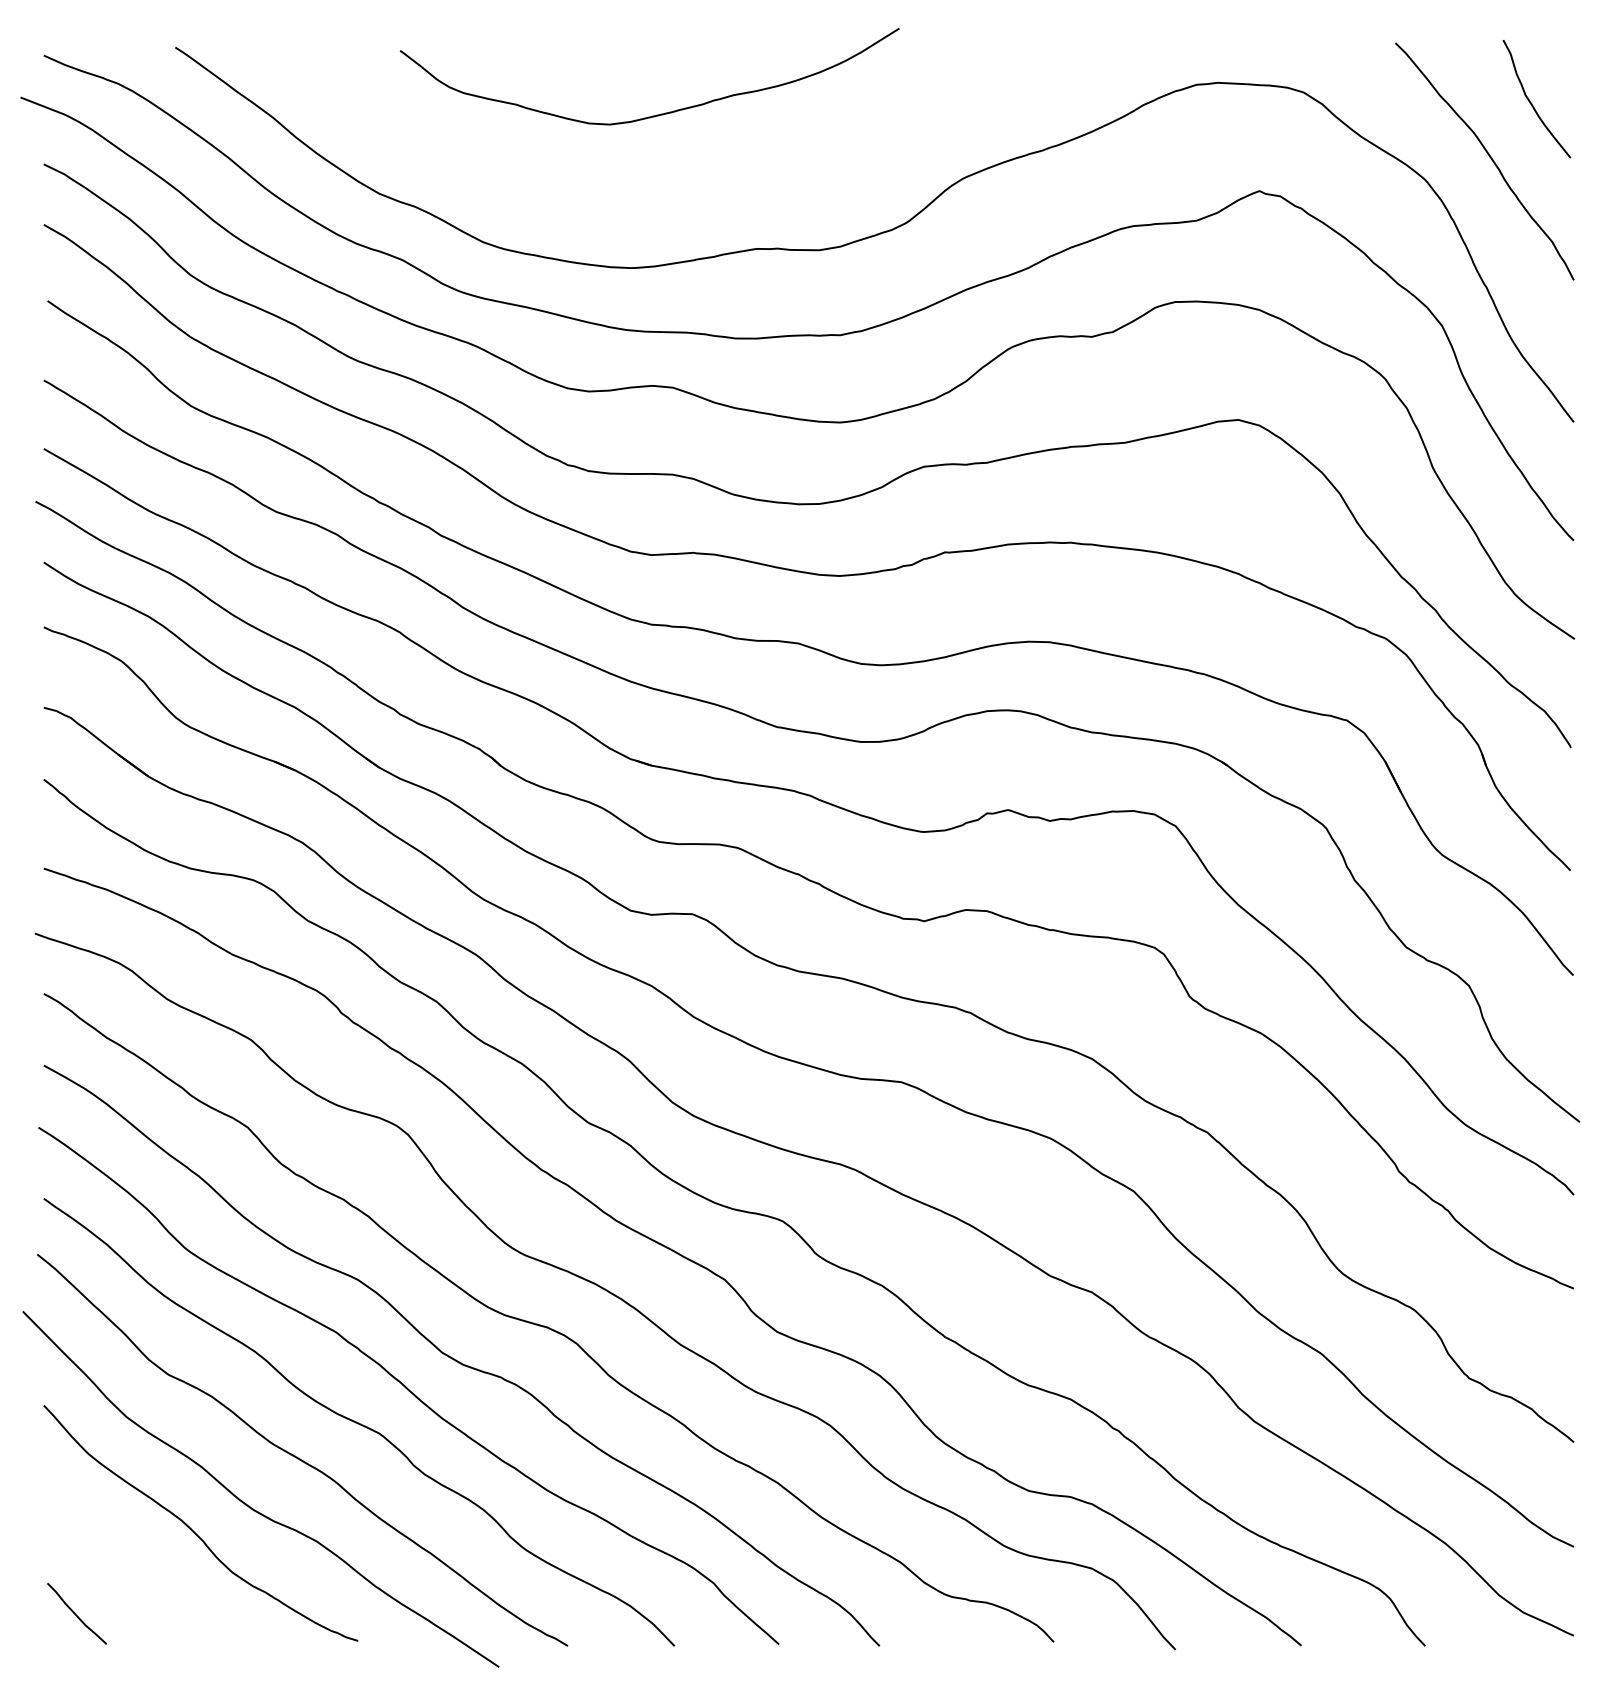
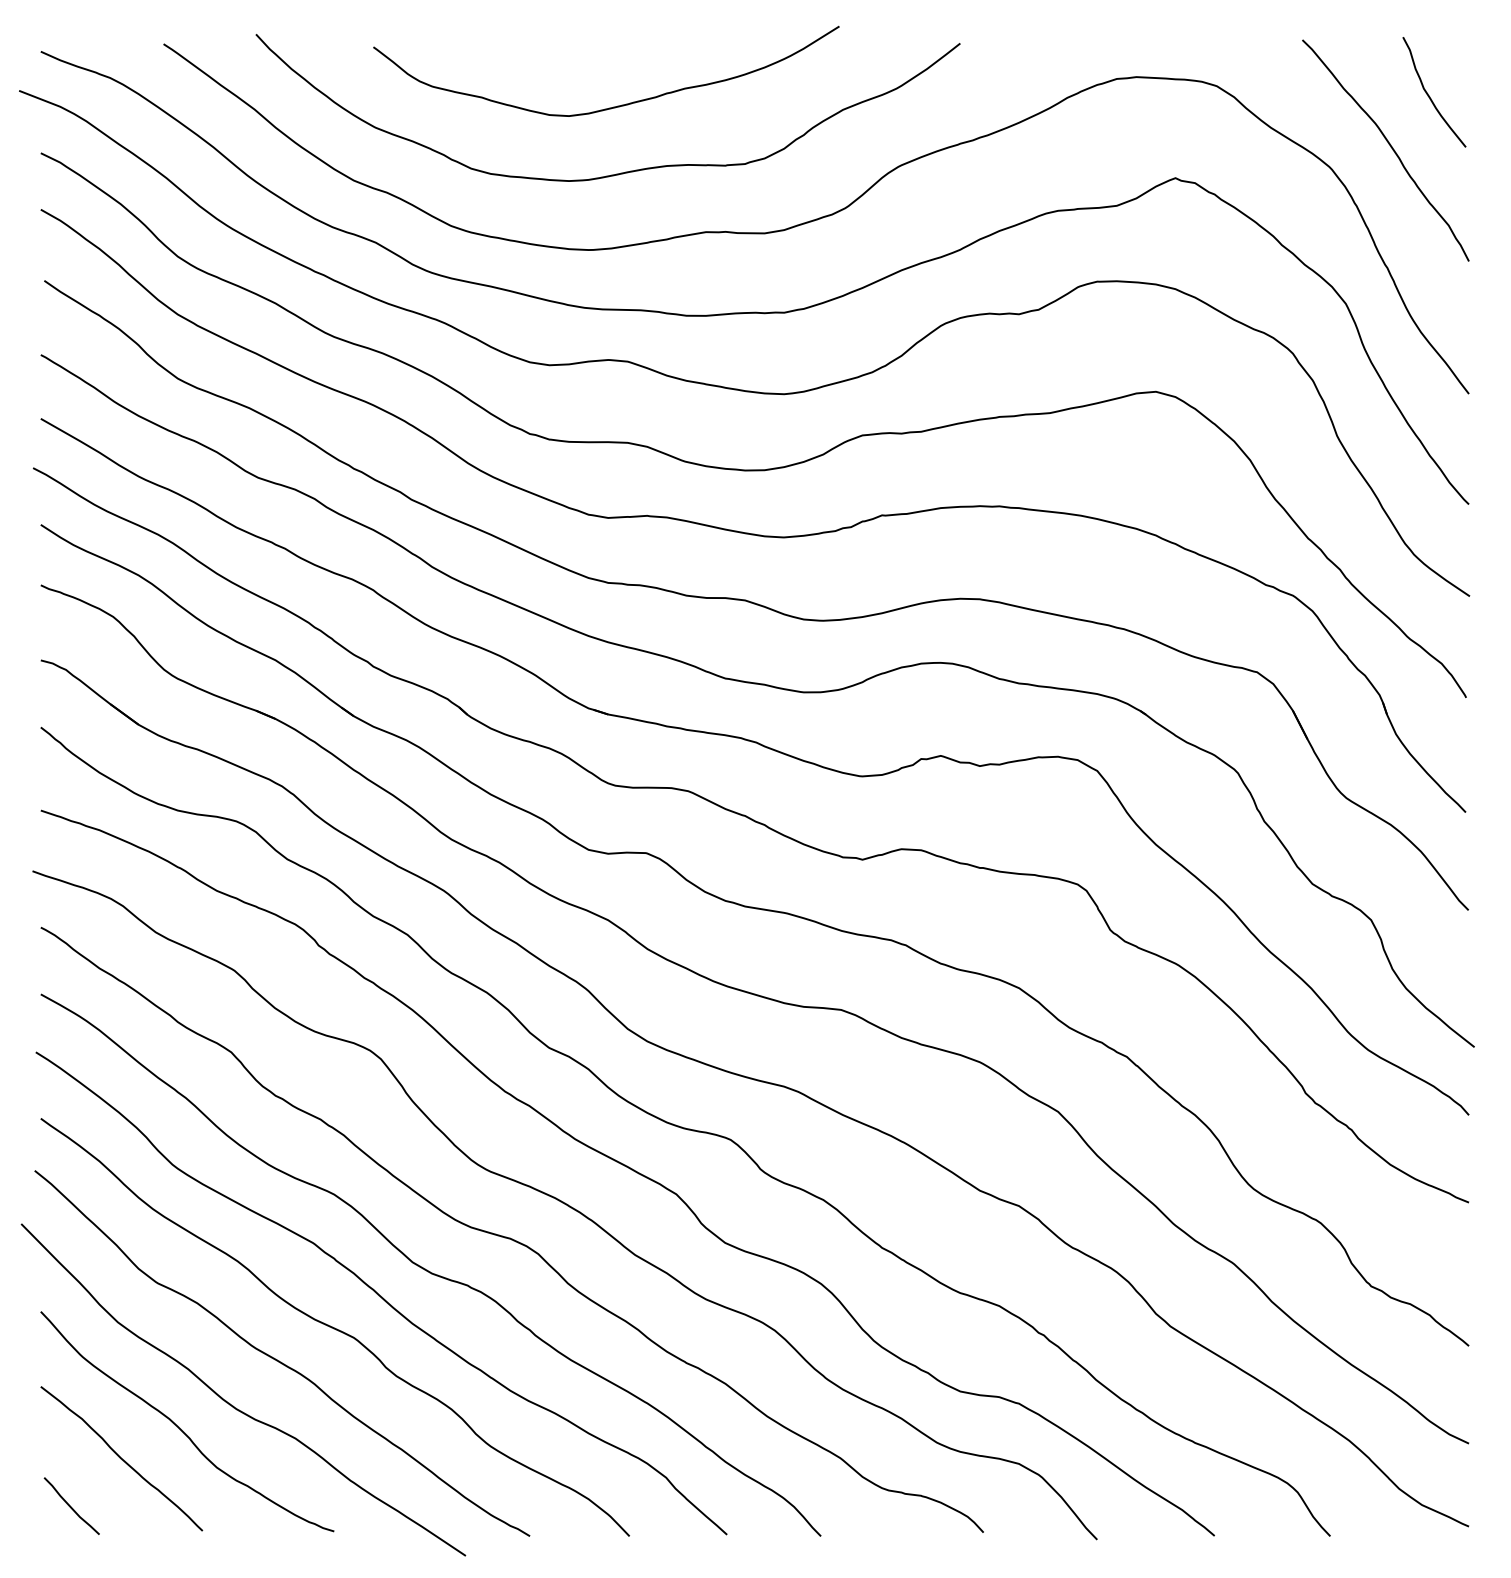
curve: (663, 185) -> (619, 172), added
curve: (130, 1562) -> (121, 1458), added

